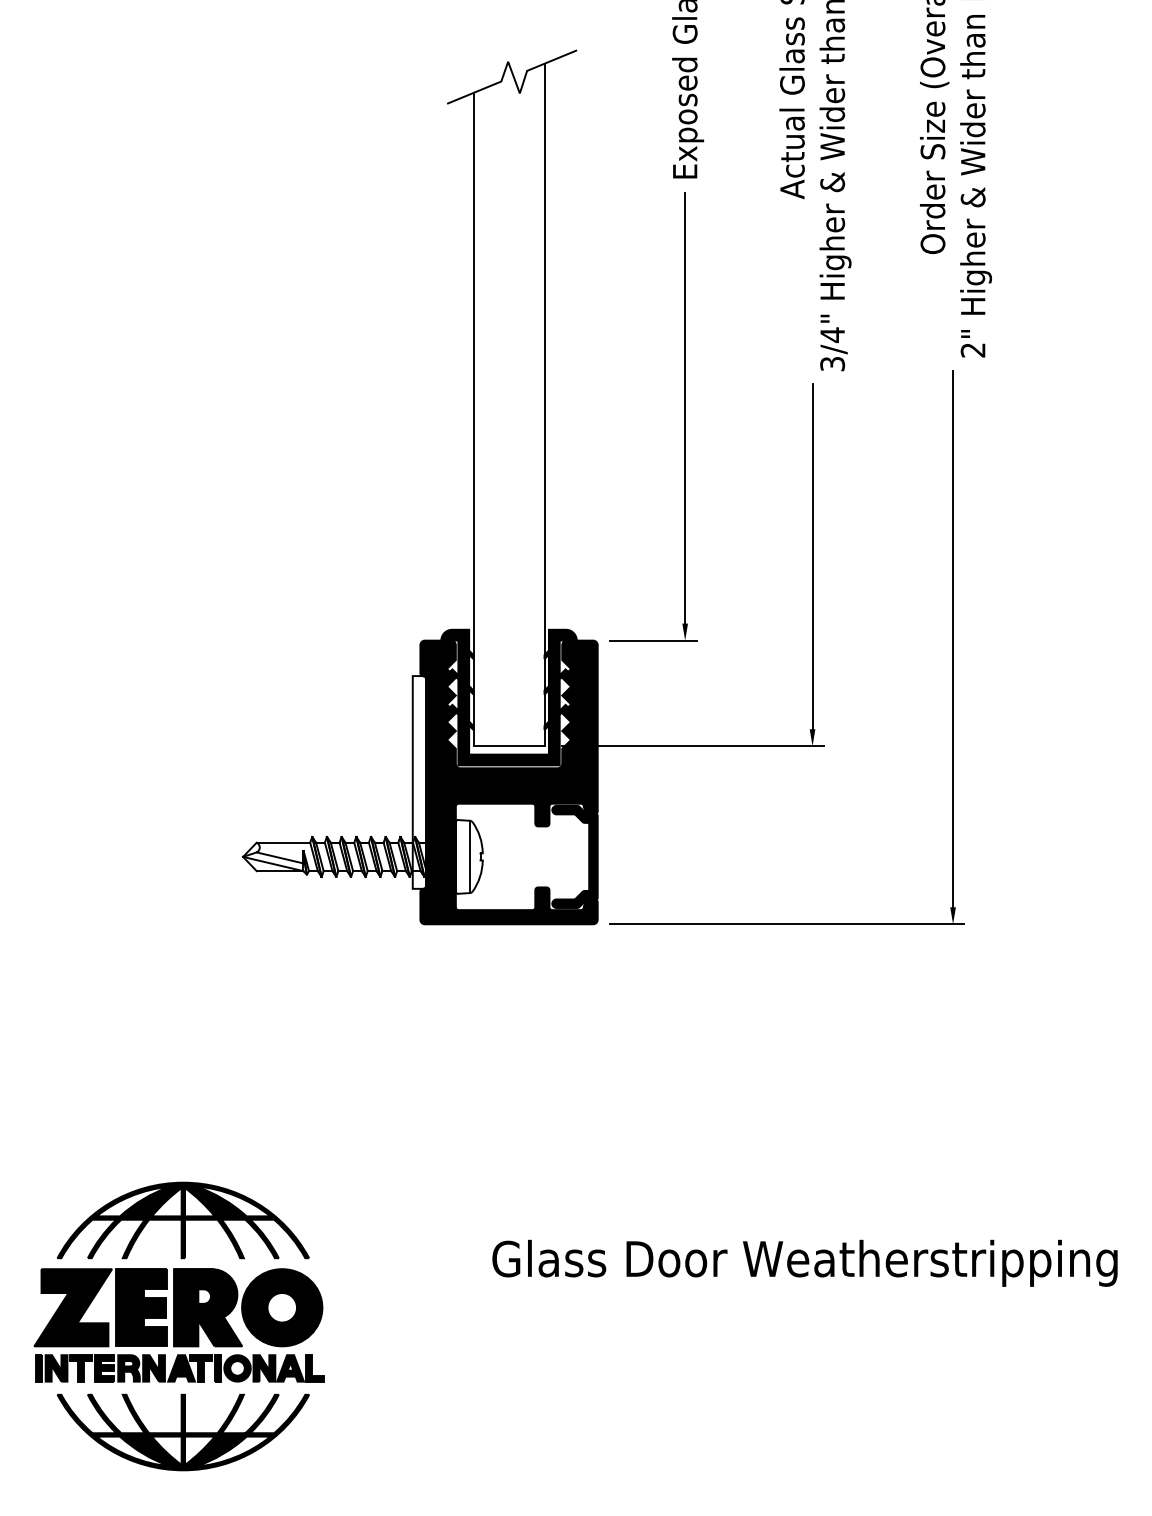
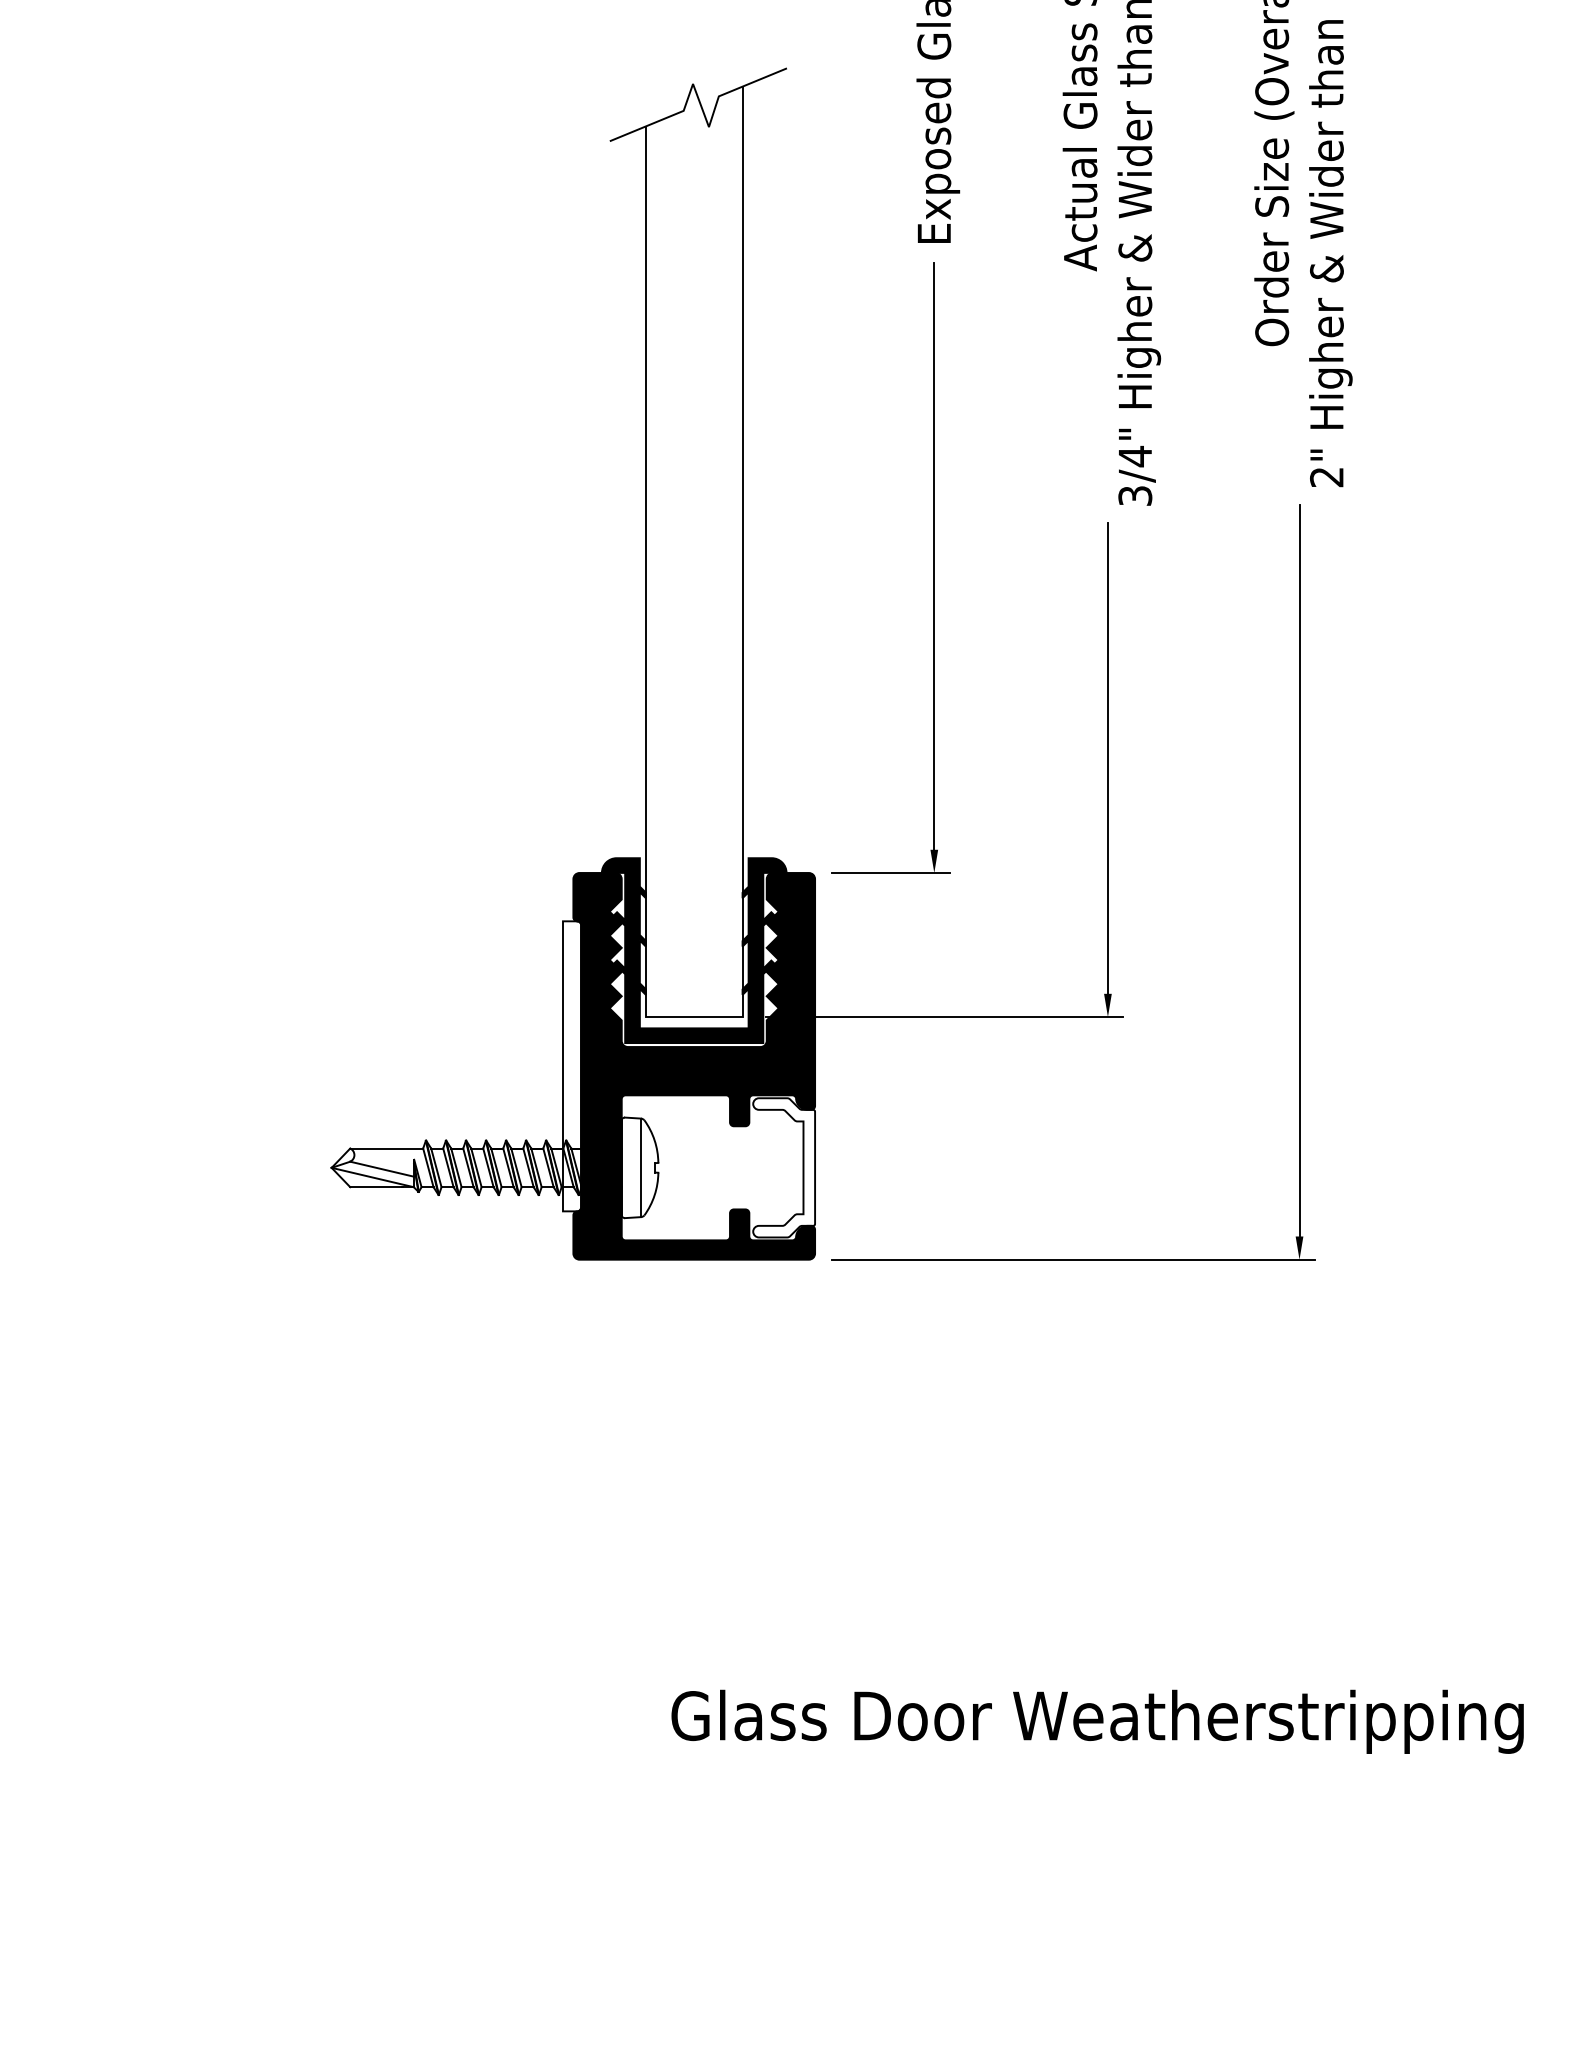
fill: (575, 856) -> (784, 1167), removed
part: (179, 1326) -> (244, 1807), removed

